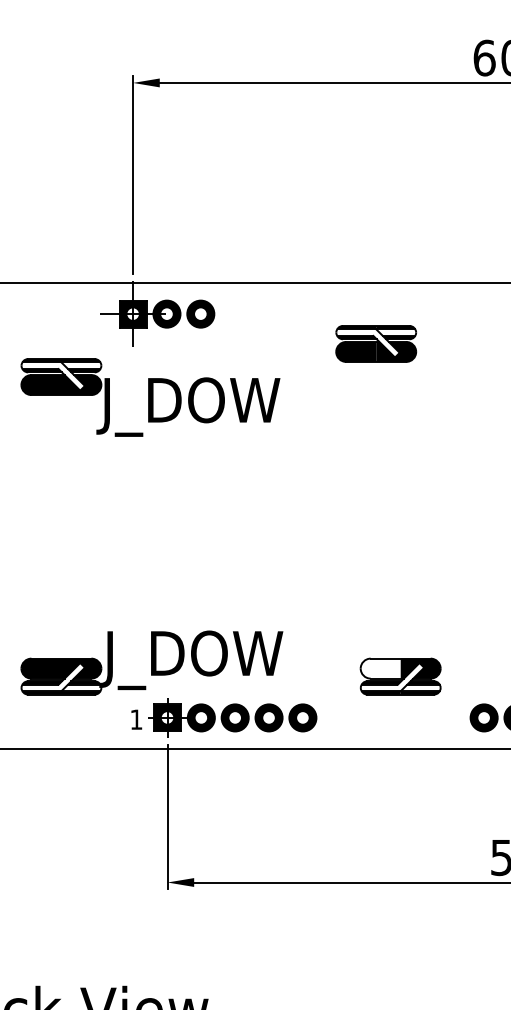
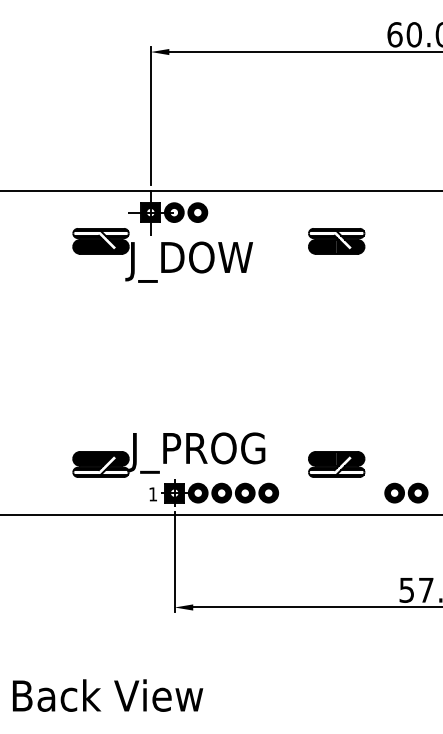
part: (375, 344) -> (336, 241), moved
part: (149, 397) -> (162, 255), moved
text: (227, 653) -> (216, 448), J_DOW -> J_PROG
fill: (380, 668) -> (322, 458), added

